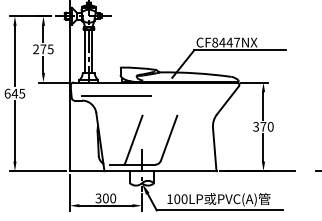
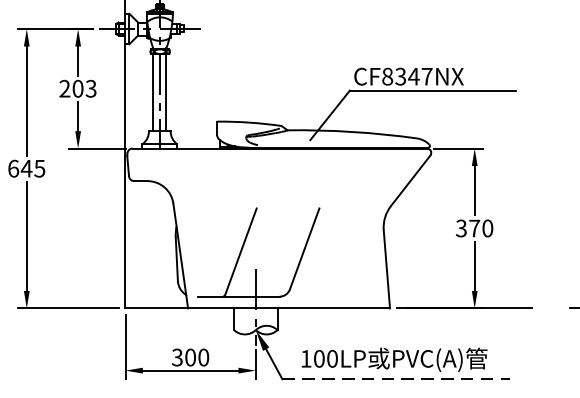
text: (222, 42) -> (400, 76), CF8447NX -> CF8347NX
text: (46, 49) -> (83, 89), 275 -> 203
line: (116, 95) -> (209, 171), removed
line: (220, 210) -> (397, 379), solid -> dashed

